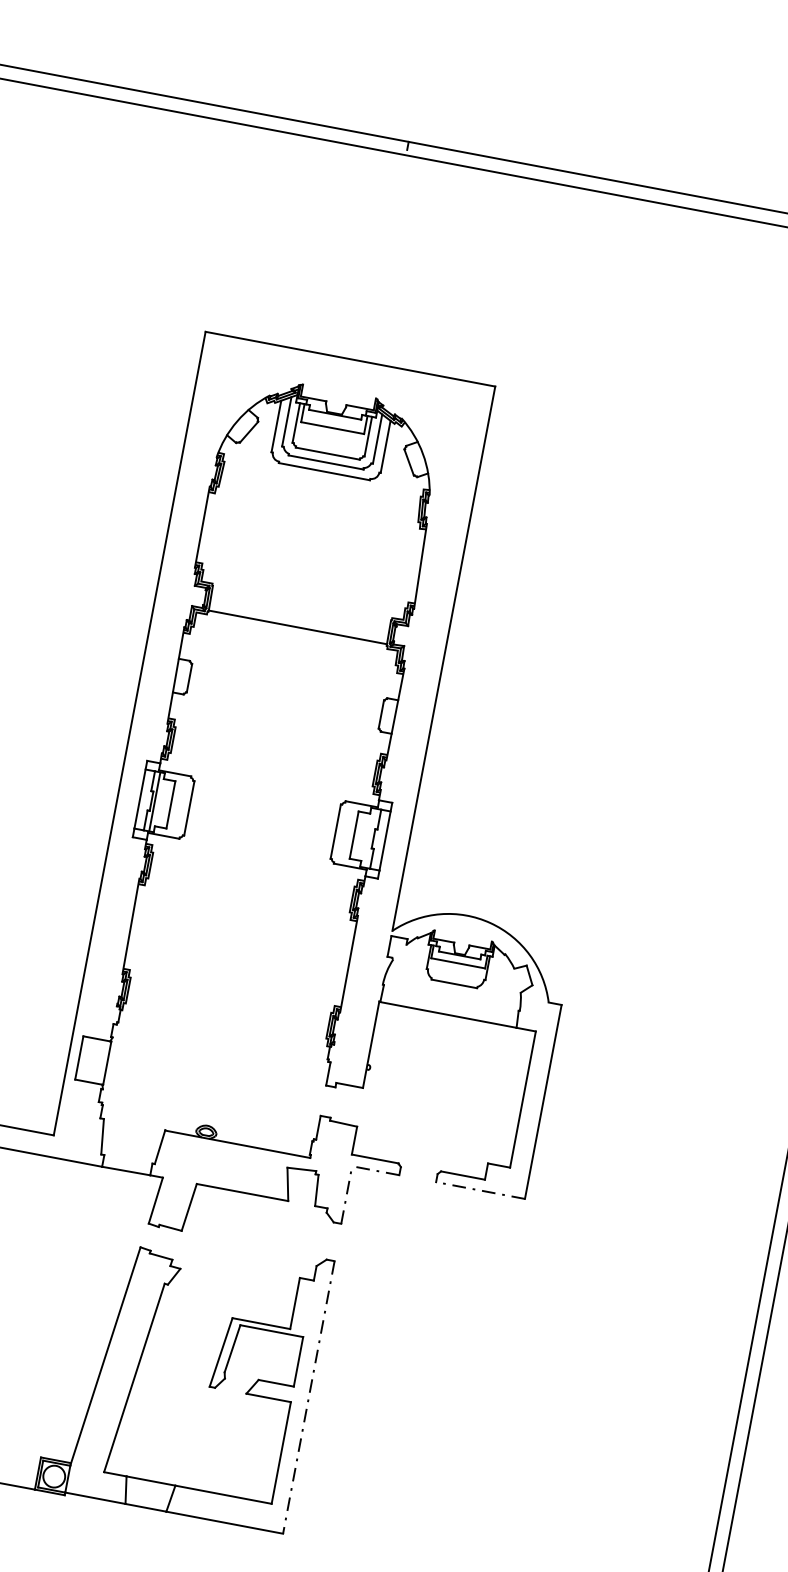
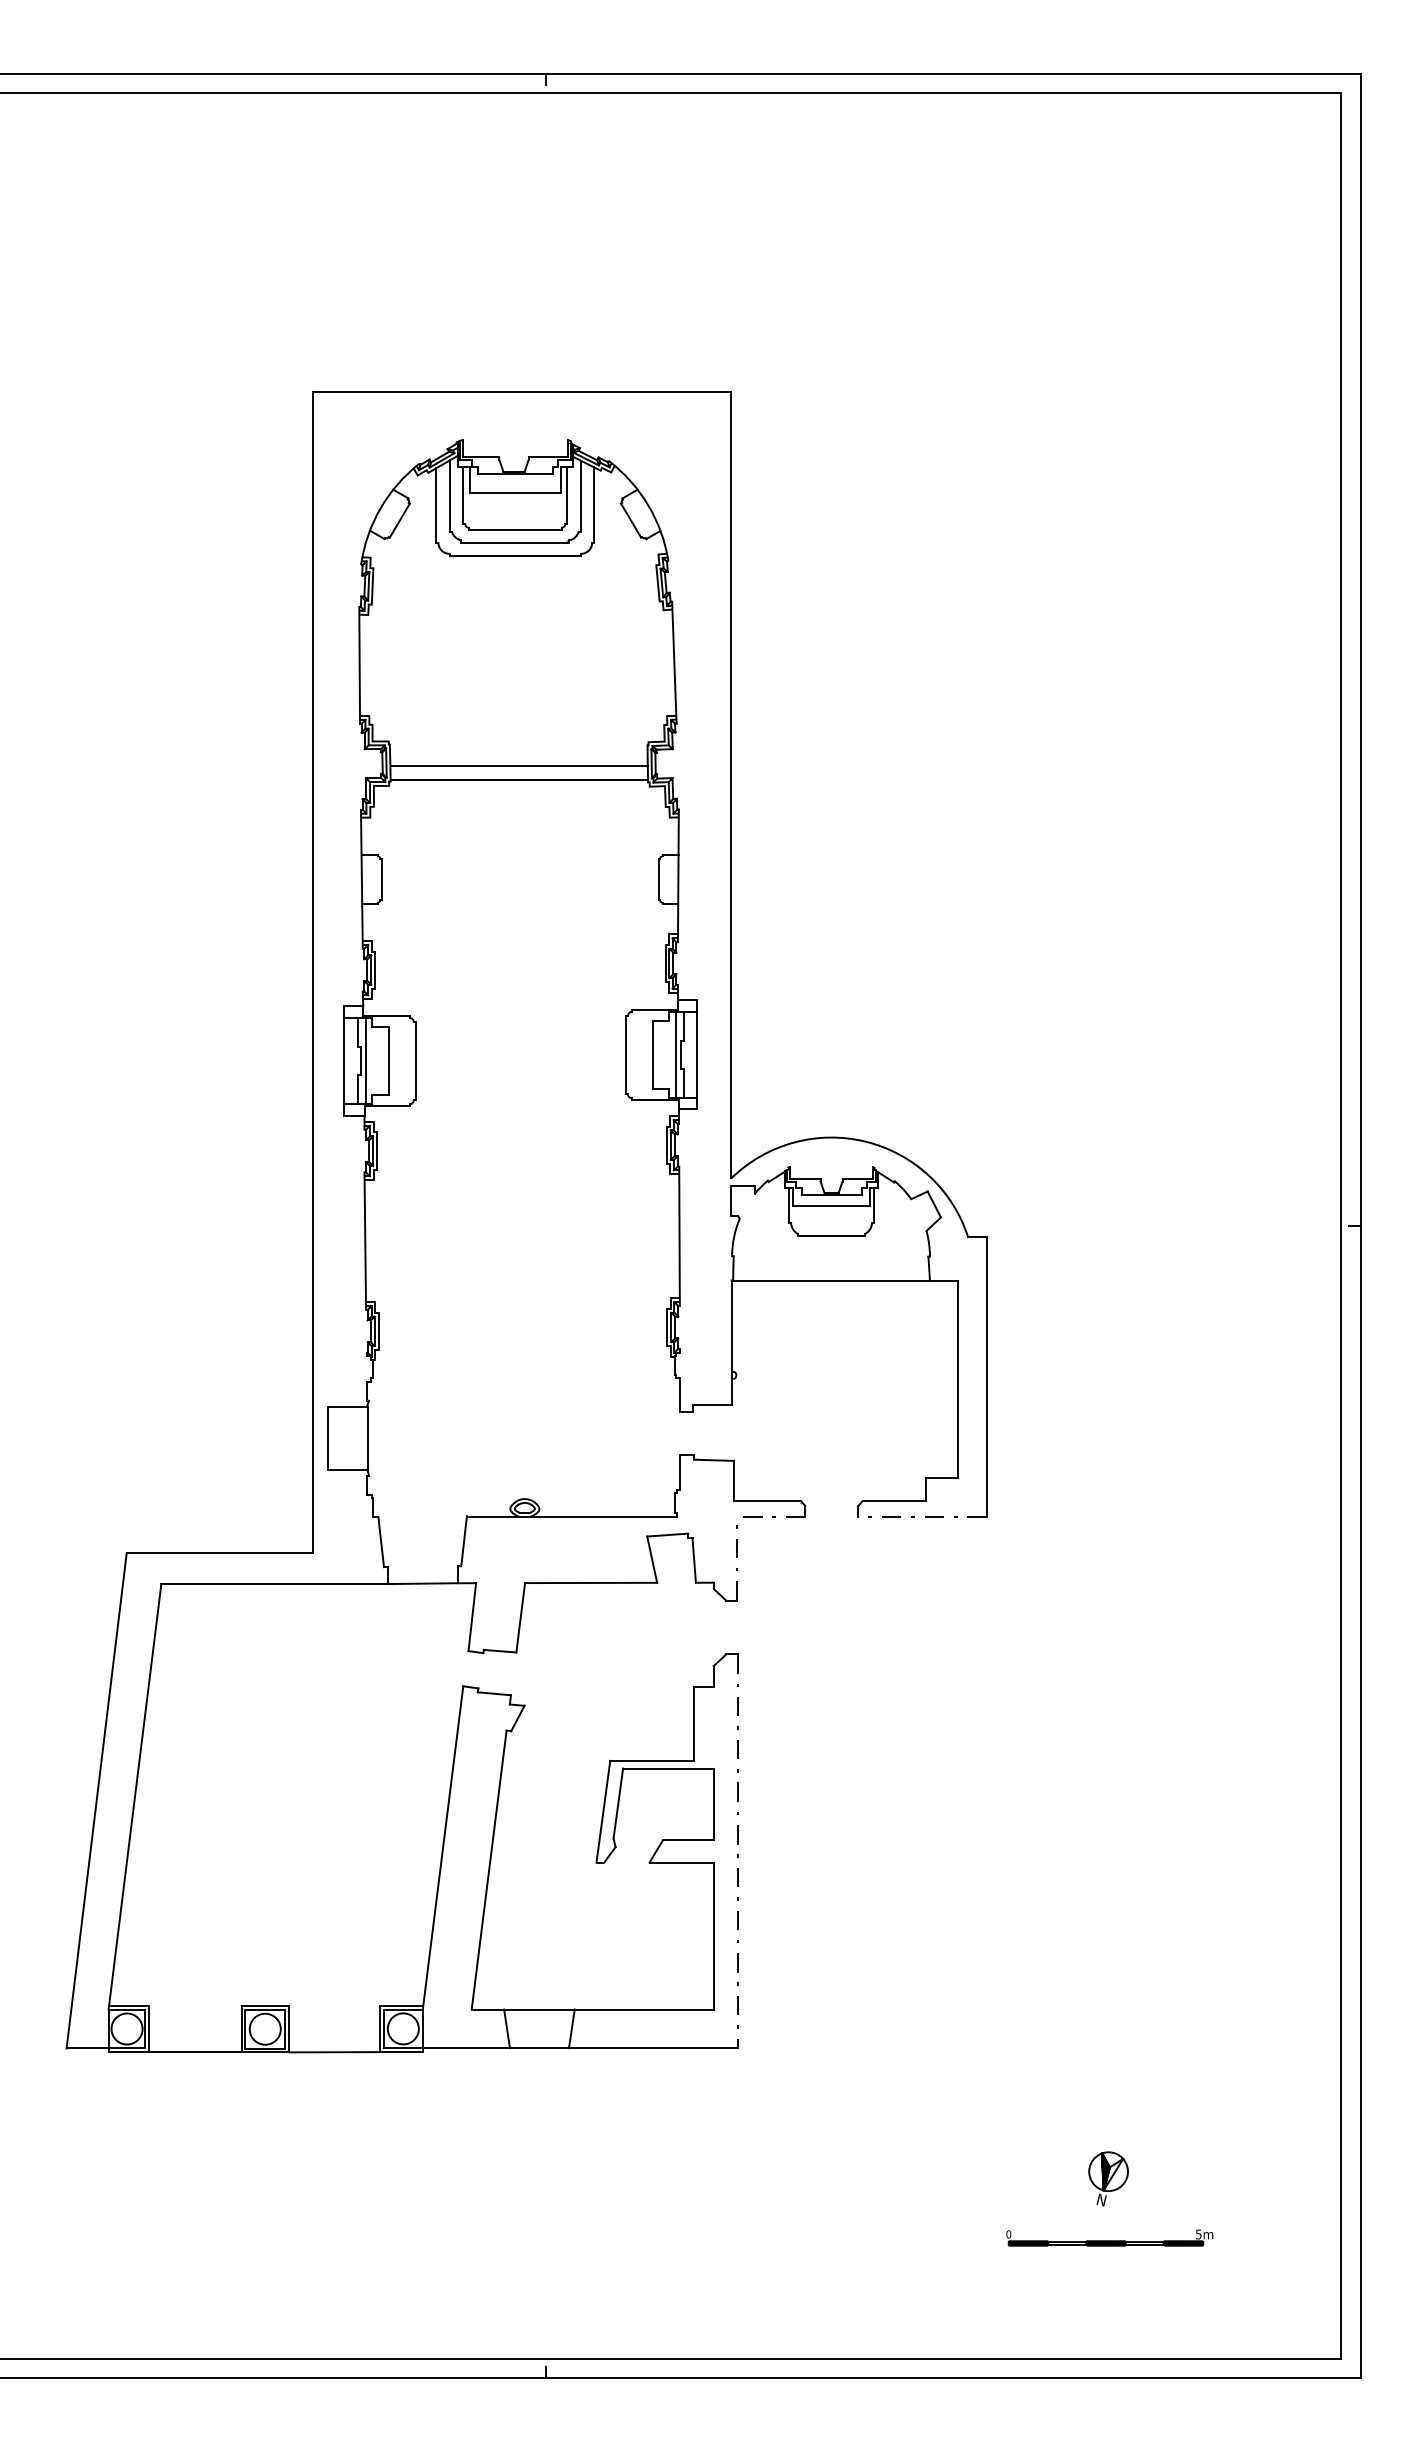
line: (299, 617) -> (519, 765), added
line: (370, 837) -> (675, 1054), added

